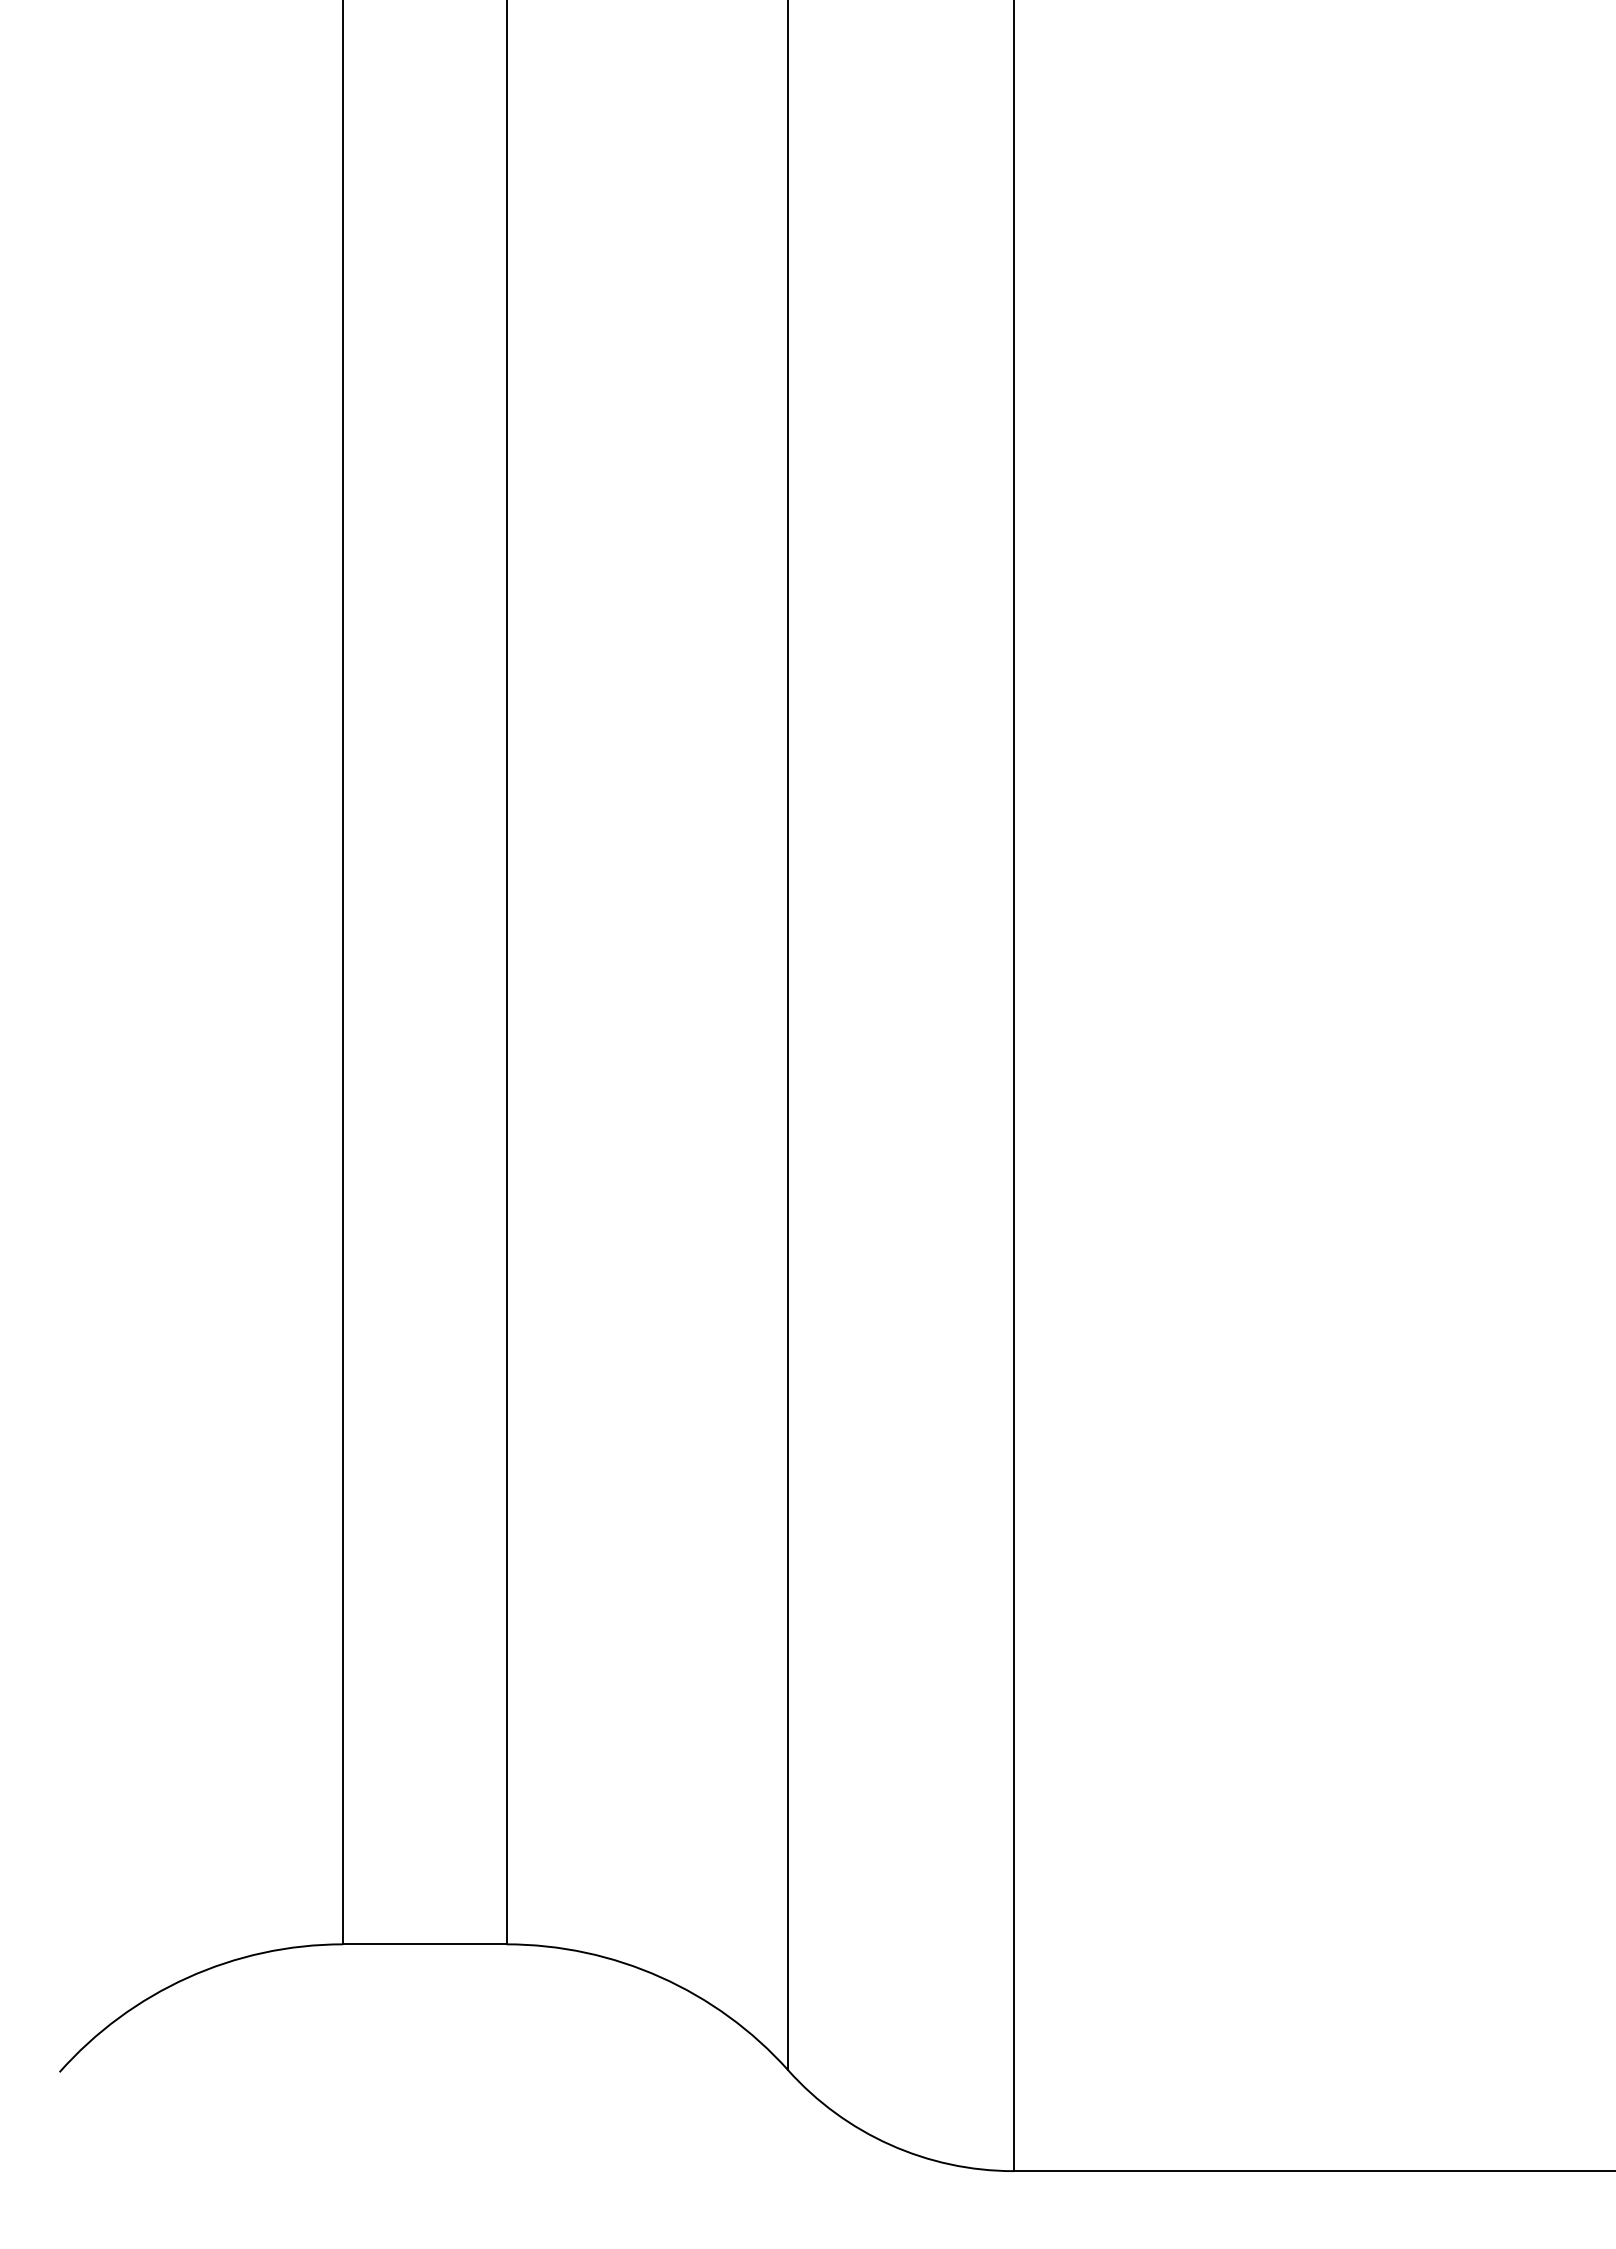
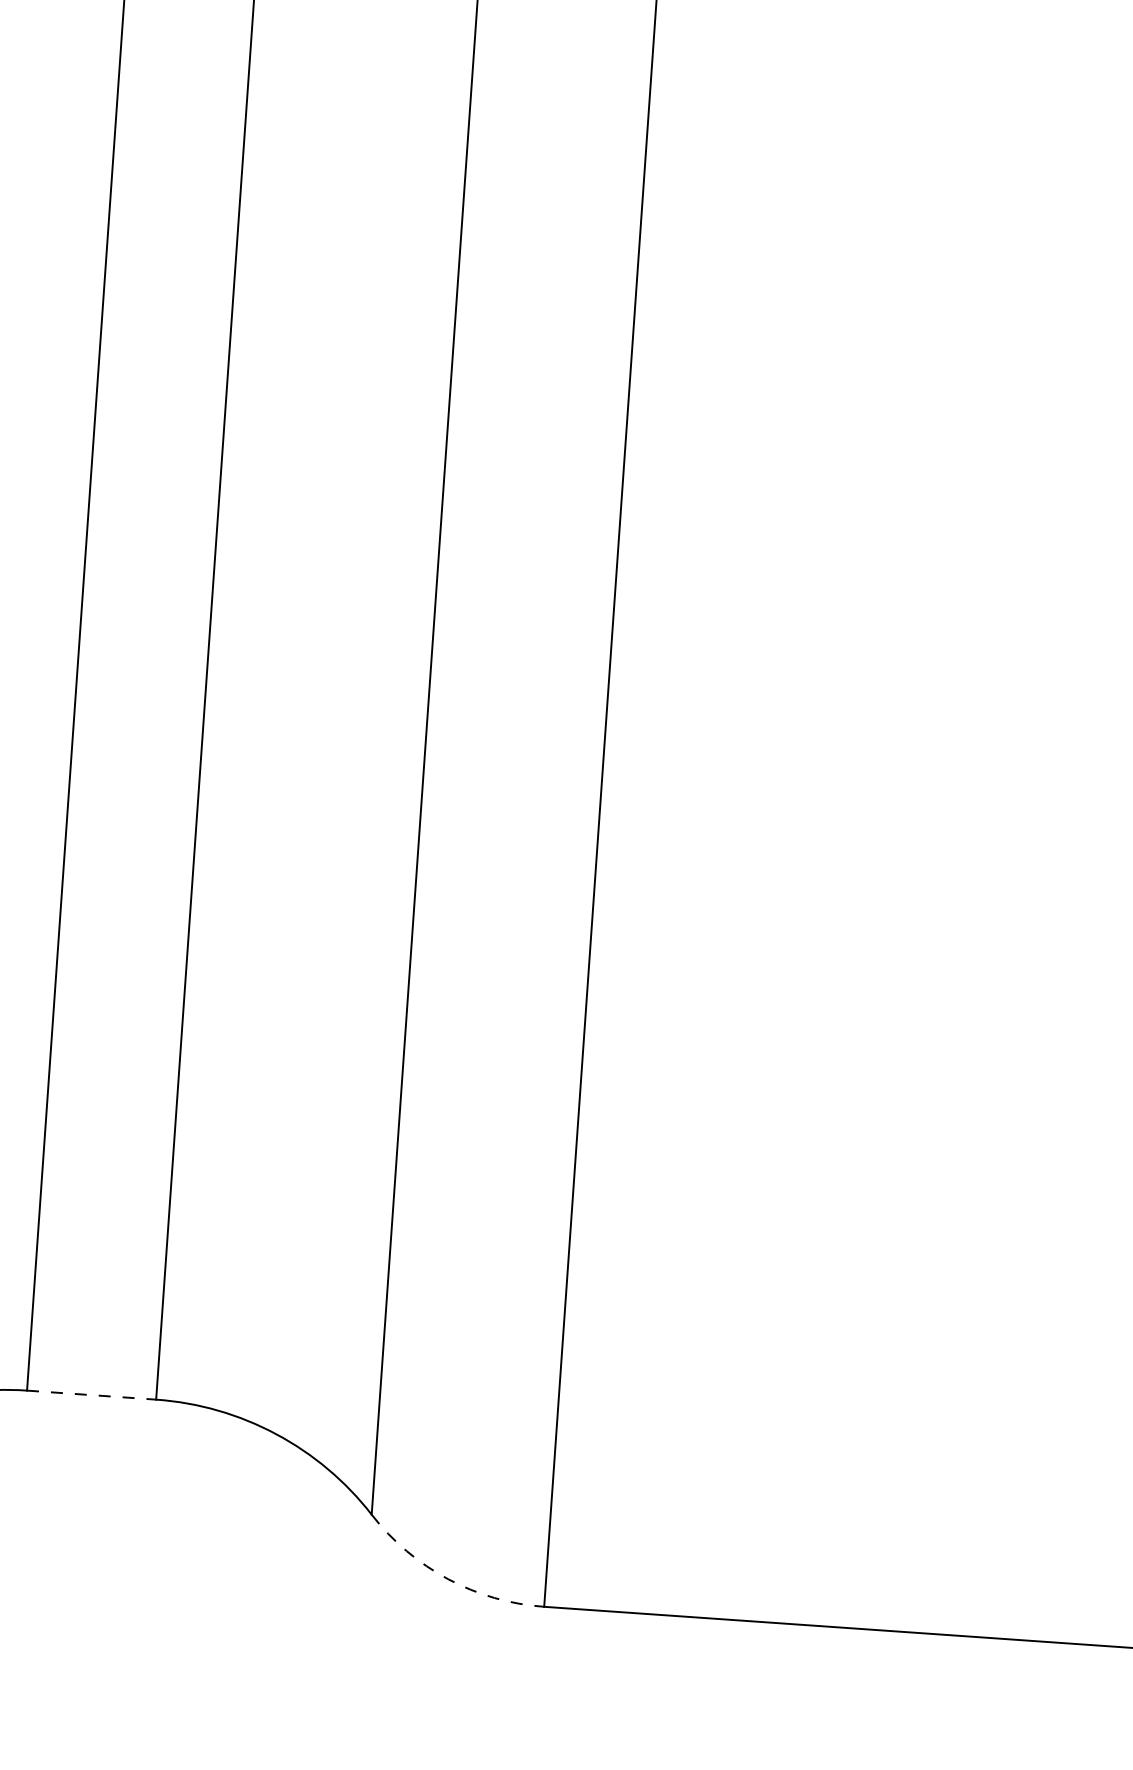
line: (424, 1944) -> (91, 1395), solid -> dashed
arc: (890, 2144) -> (448, 1578), solid -> dashed

